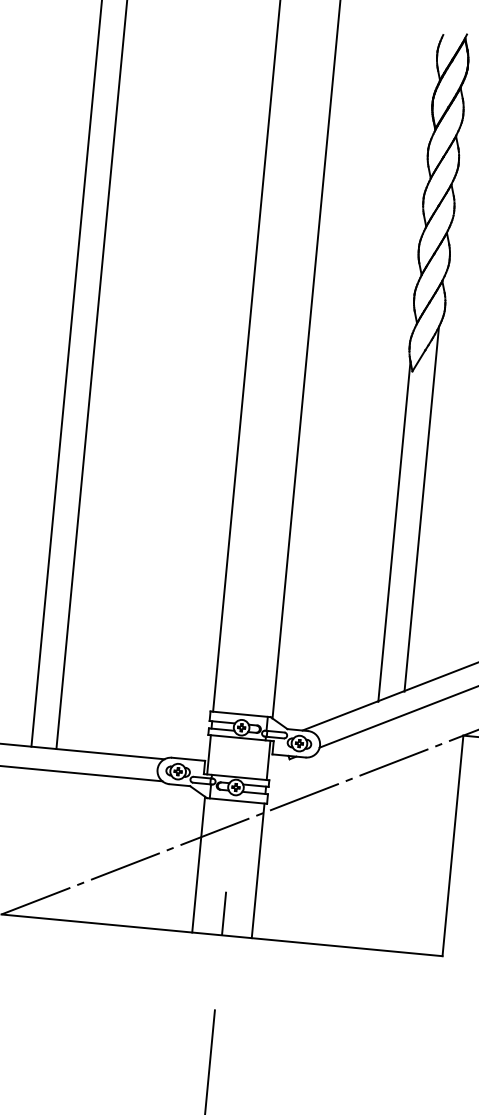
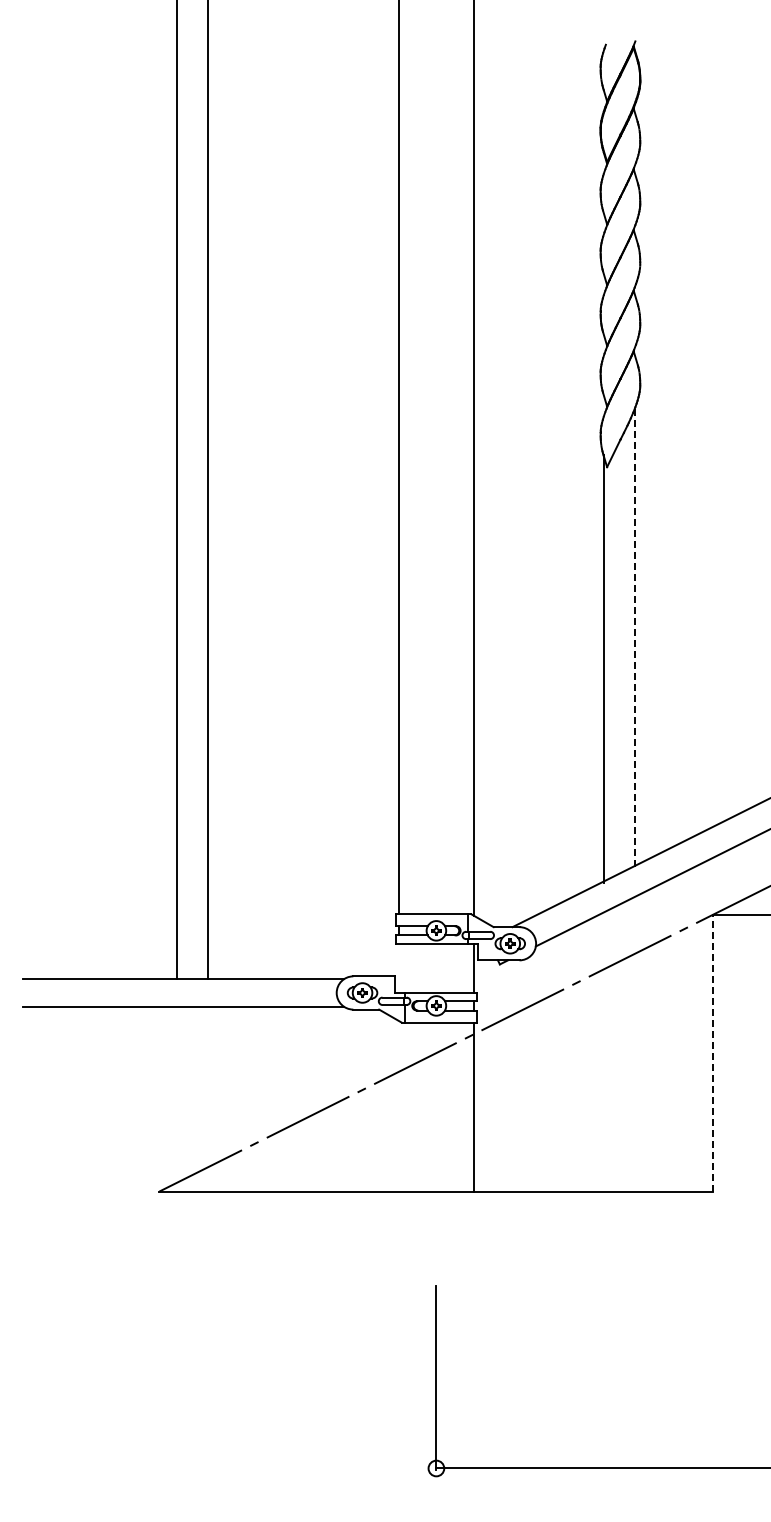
line: (421, 509) -> (634, 637), solid -> dashed
line: (209, 754) -> (399, 967), removed
line: (453, 845) -> (713, 1052), solid -> dashed
line: (199, 864) -> (399, 1106), removed
line: (224, 913) -> (436, 1163), removed

